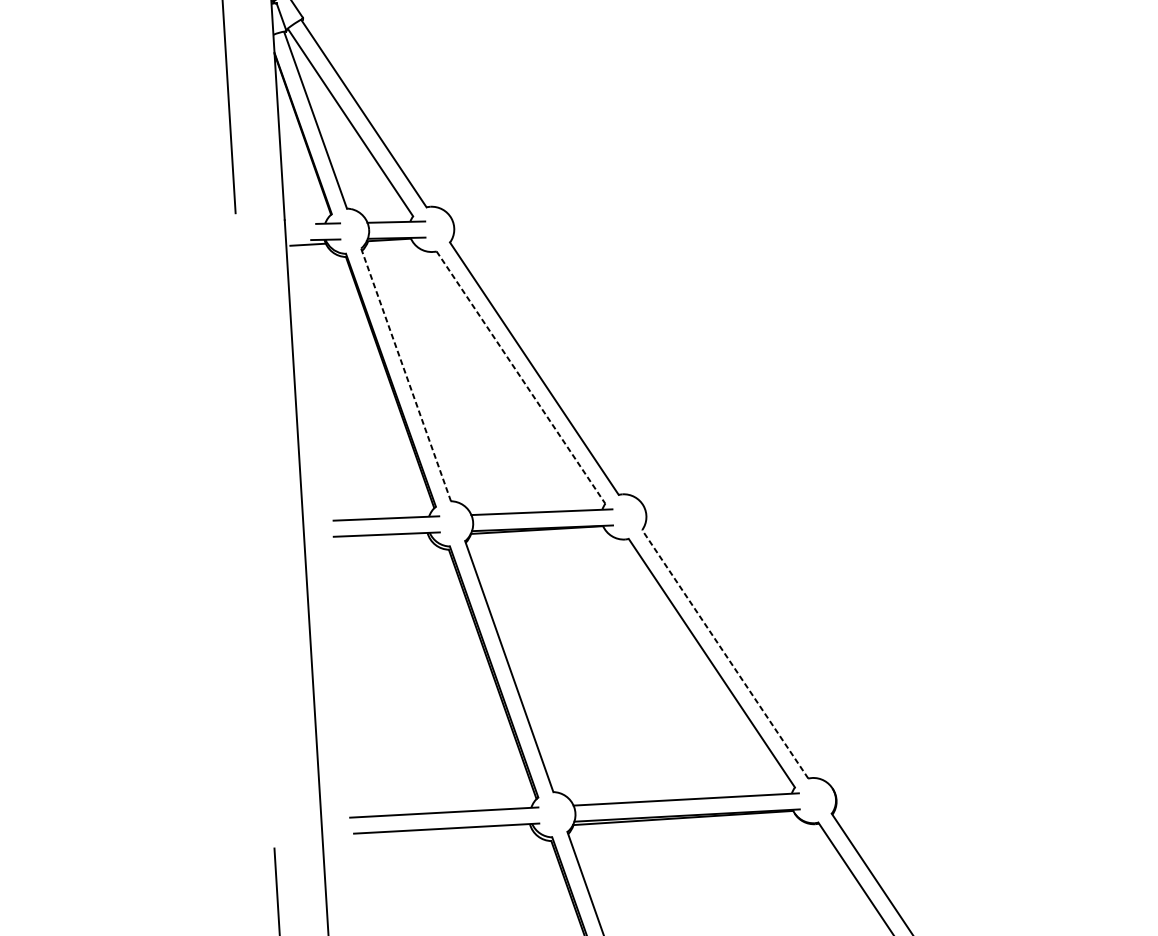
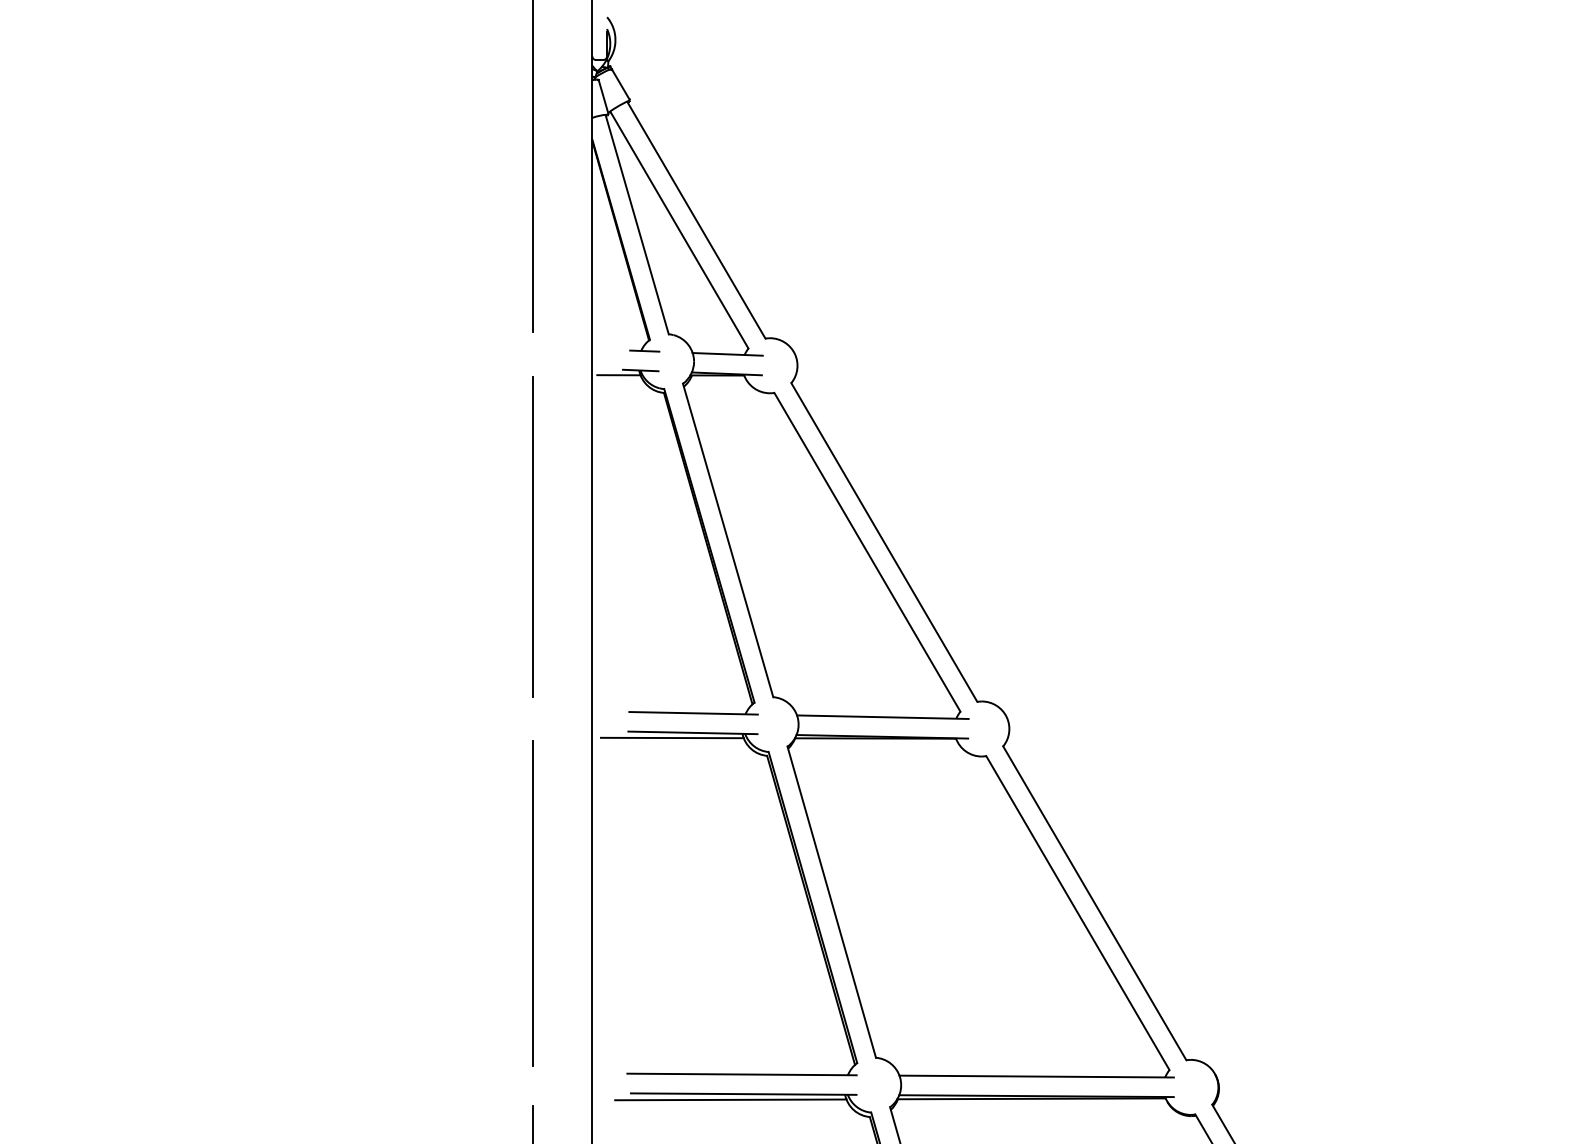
line: (405, 374) -> (727, 539), dashed -> solid
line: (521, 377) -> (867, 552), dashed -> solid
line: (245, 381) -> (532, 536), added
line: (369, 539) -> (671, 737), added
line: (725, 654) -> (1094, 903), dashed -> solid
line: (263, 682) -> (532, 903), added
line: (436, 833) -> (730, 1099), added

